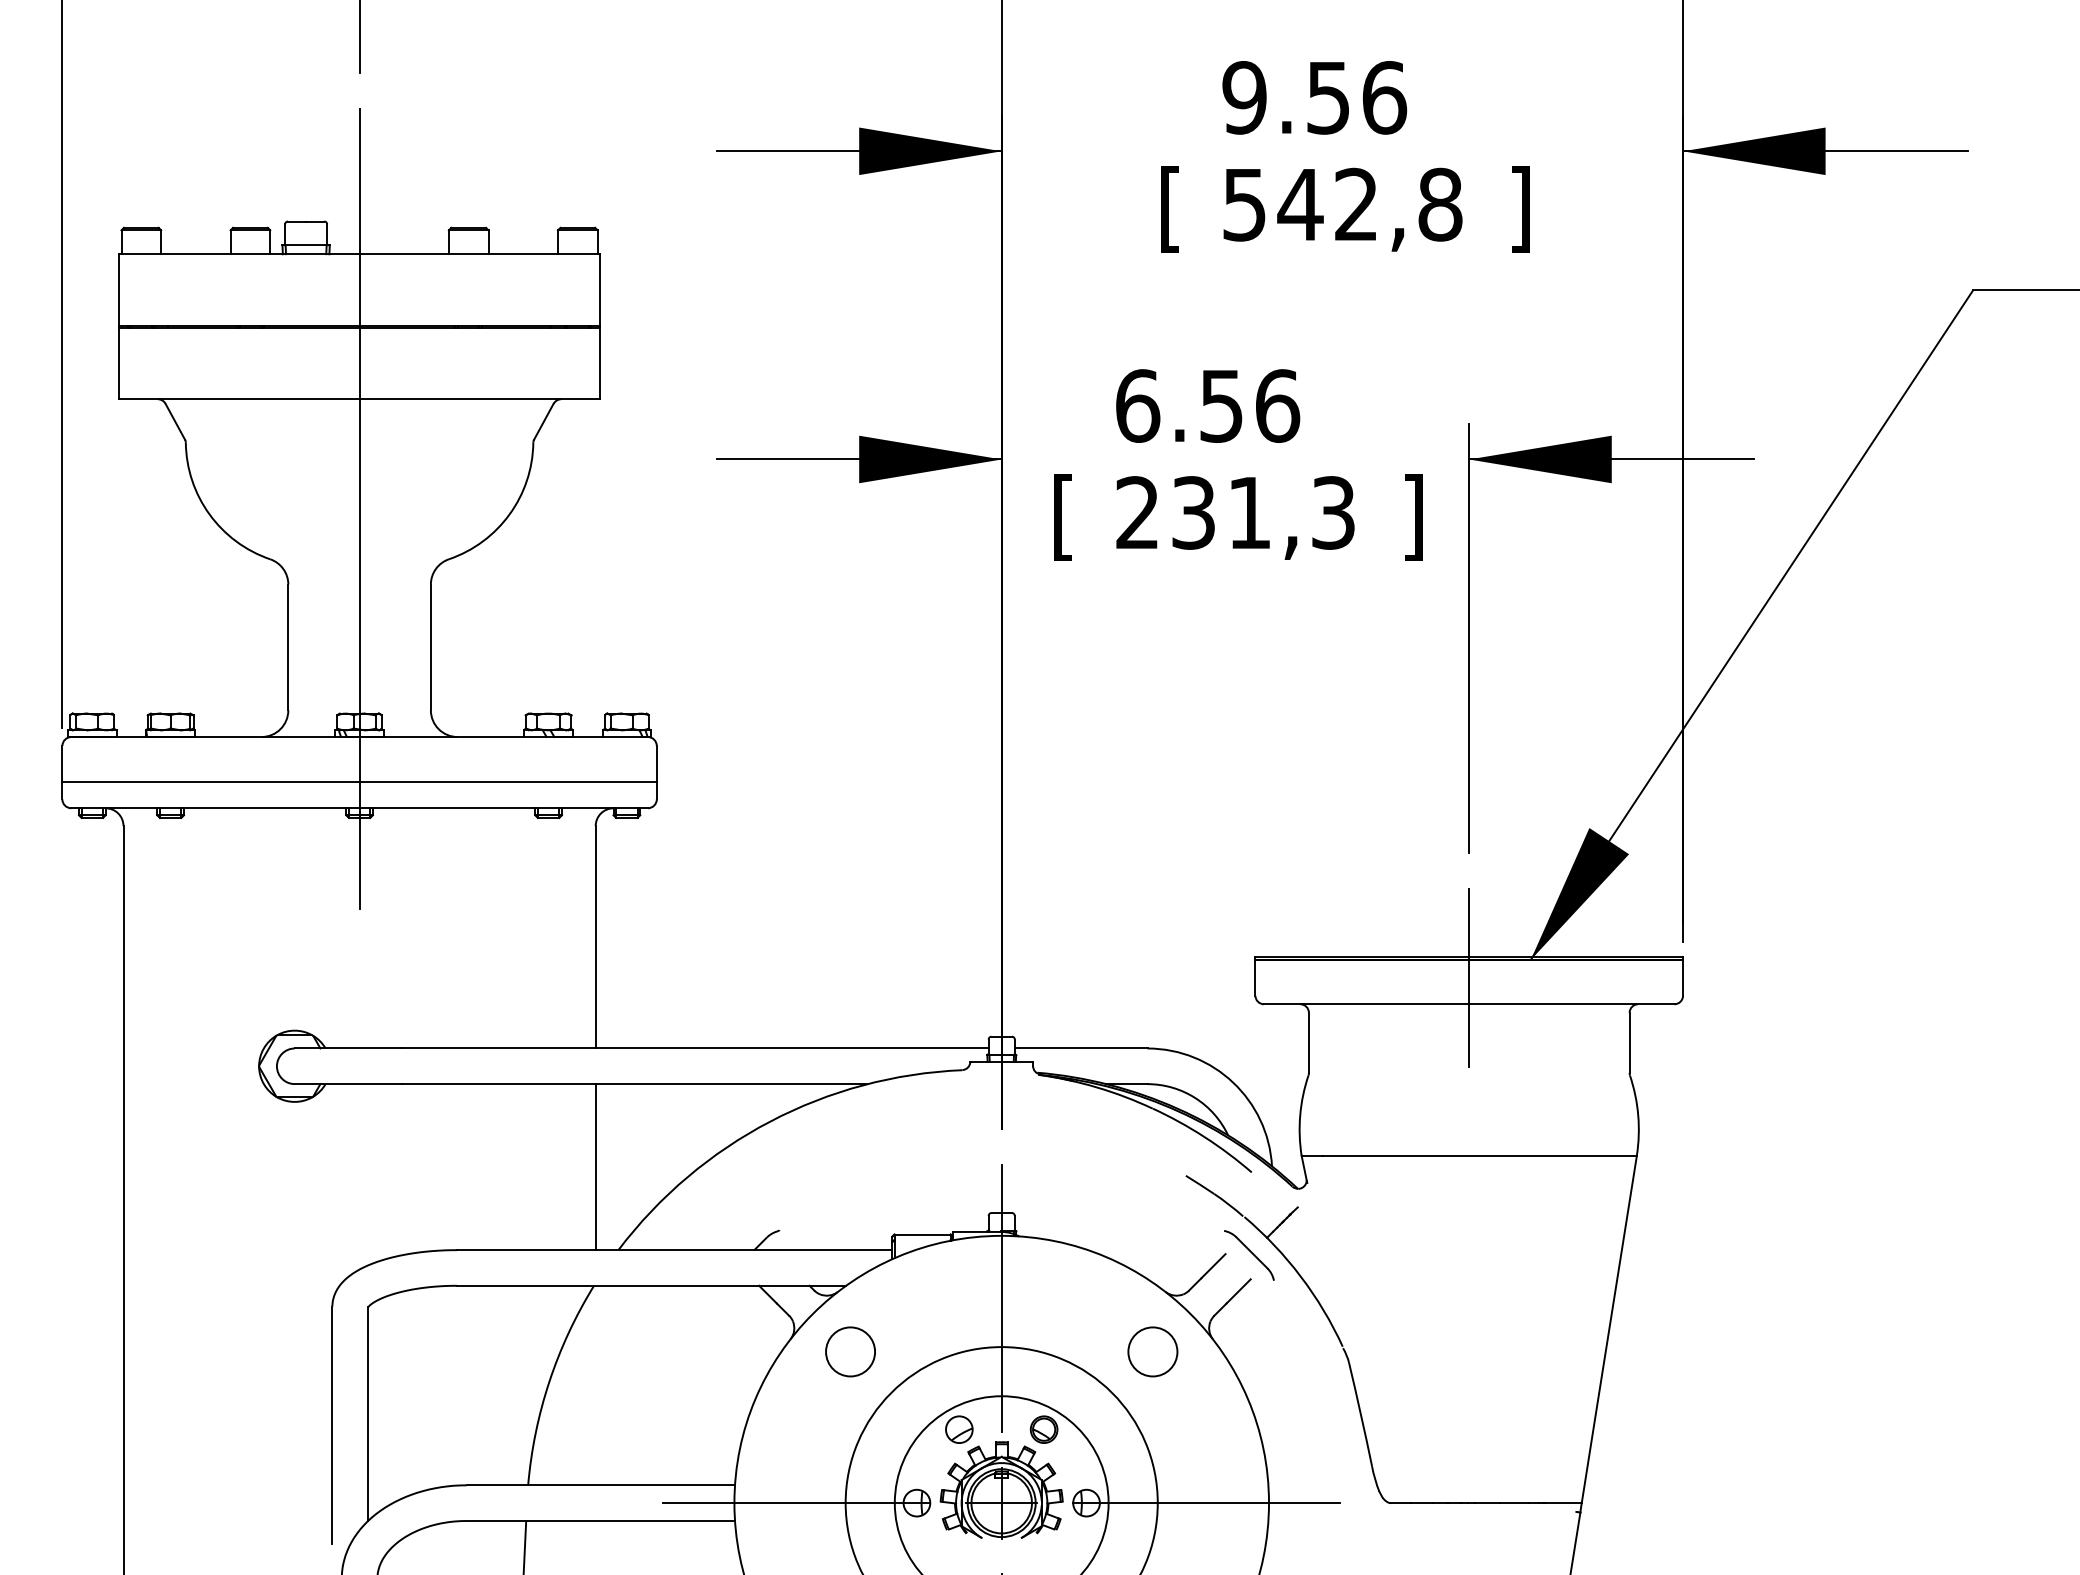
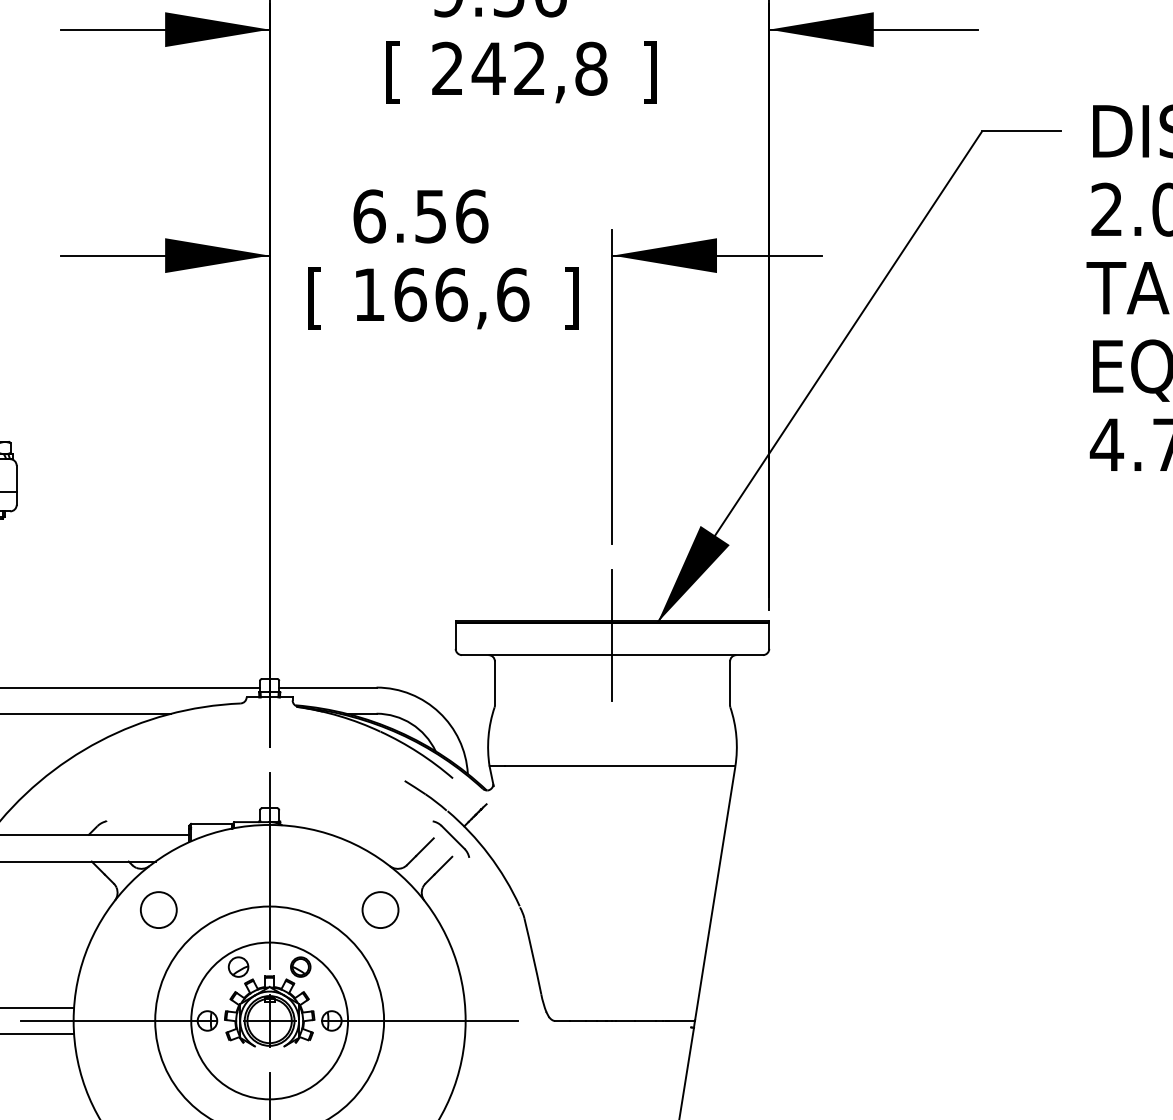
text: (1244, 204) -> (447, 68), 542,8 -> 242,8
text: (1236, 512) -> (441, 294), 231,3 -> 166,6

